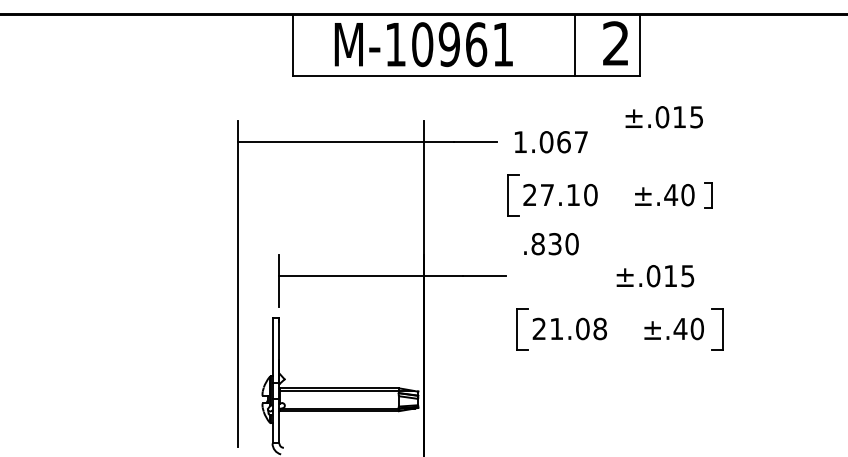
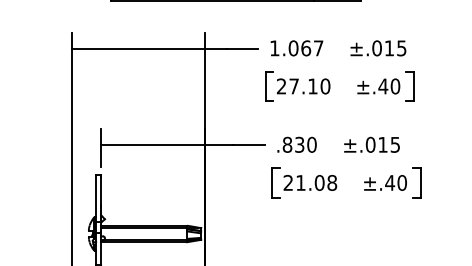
text: (663, 117) -> (377, 48), moved
part: (708, 195) -> (410, 86), size x1.67
text: (551, 244) -> (297, 145), moved

